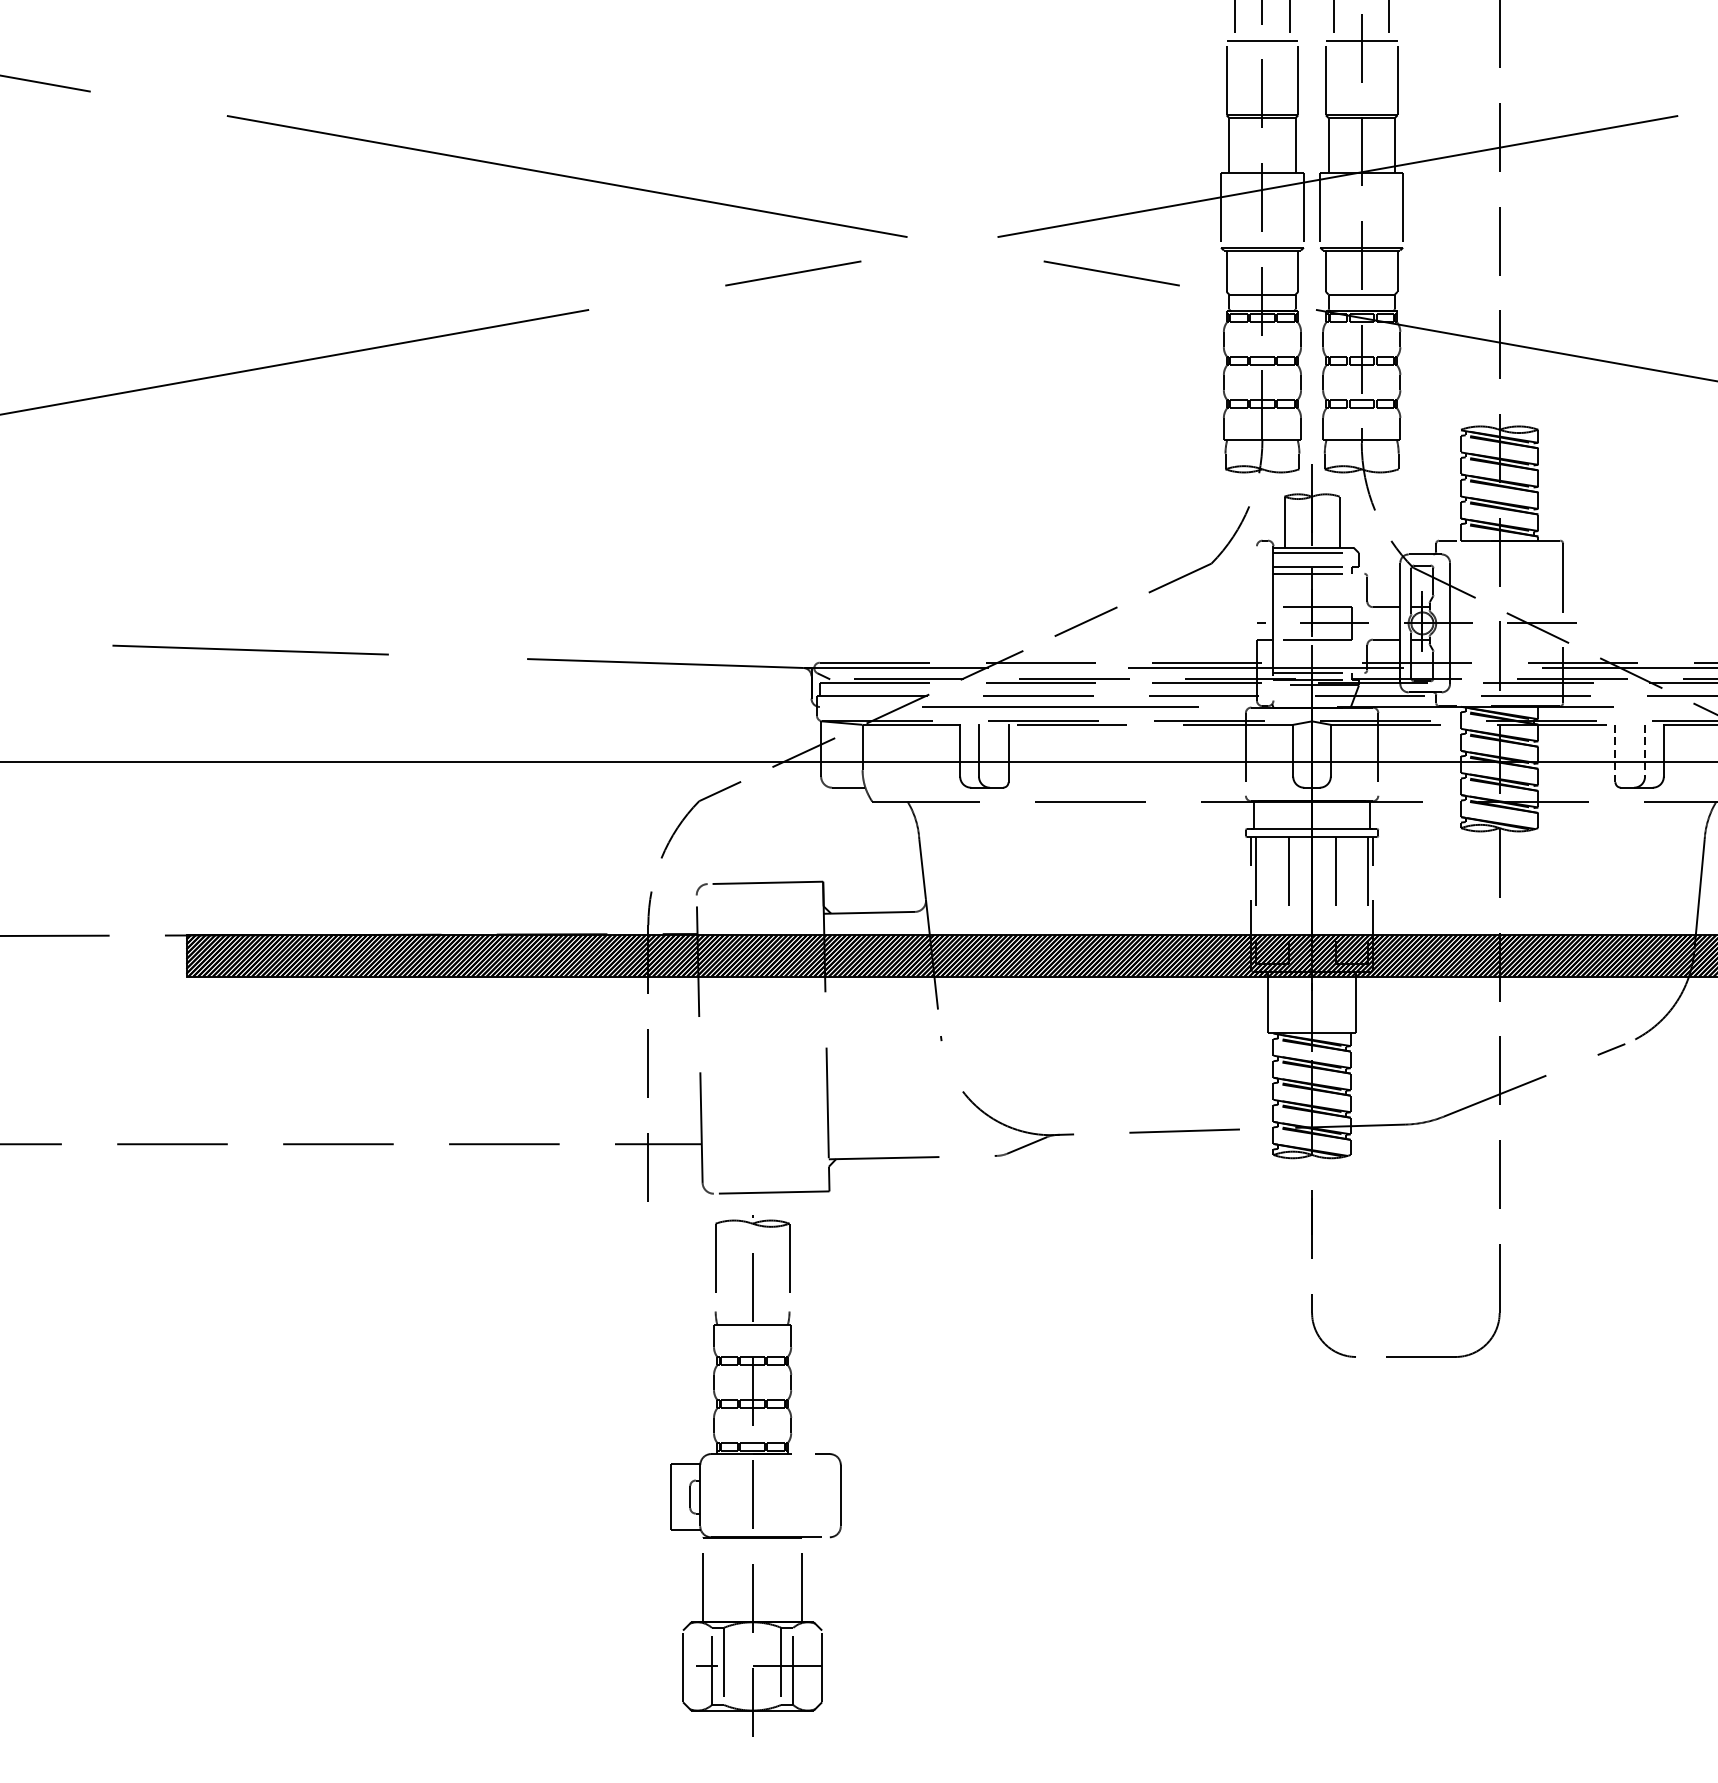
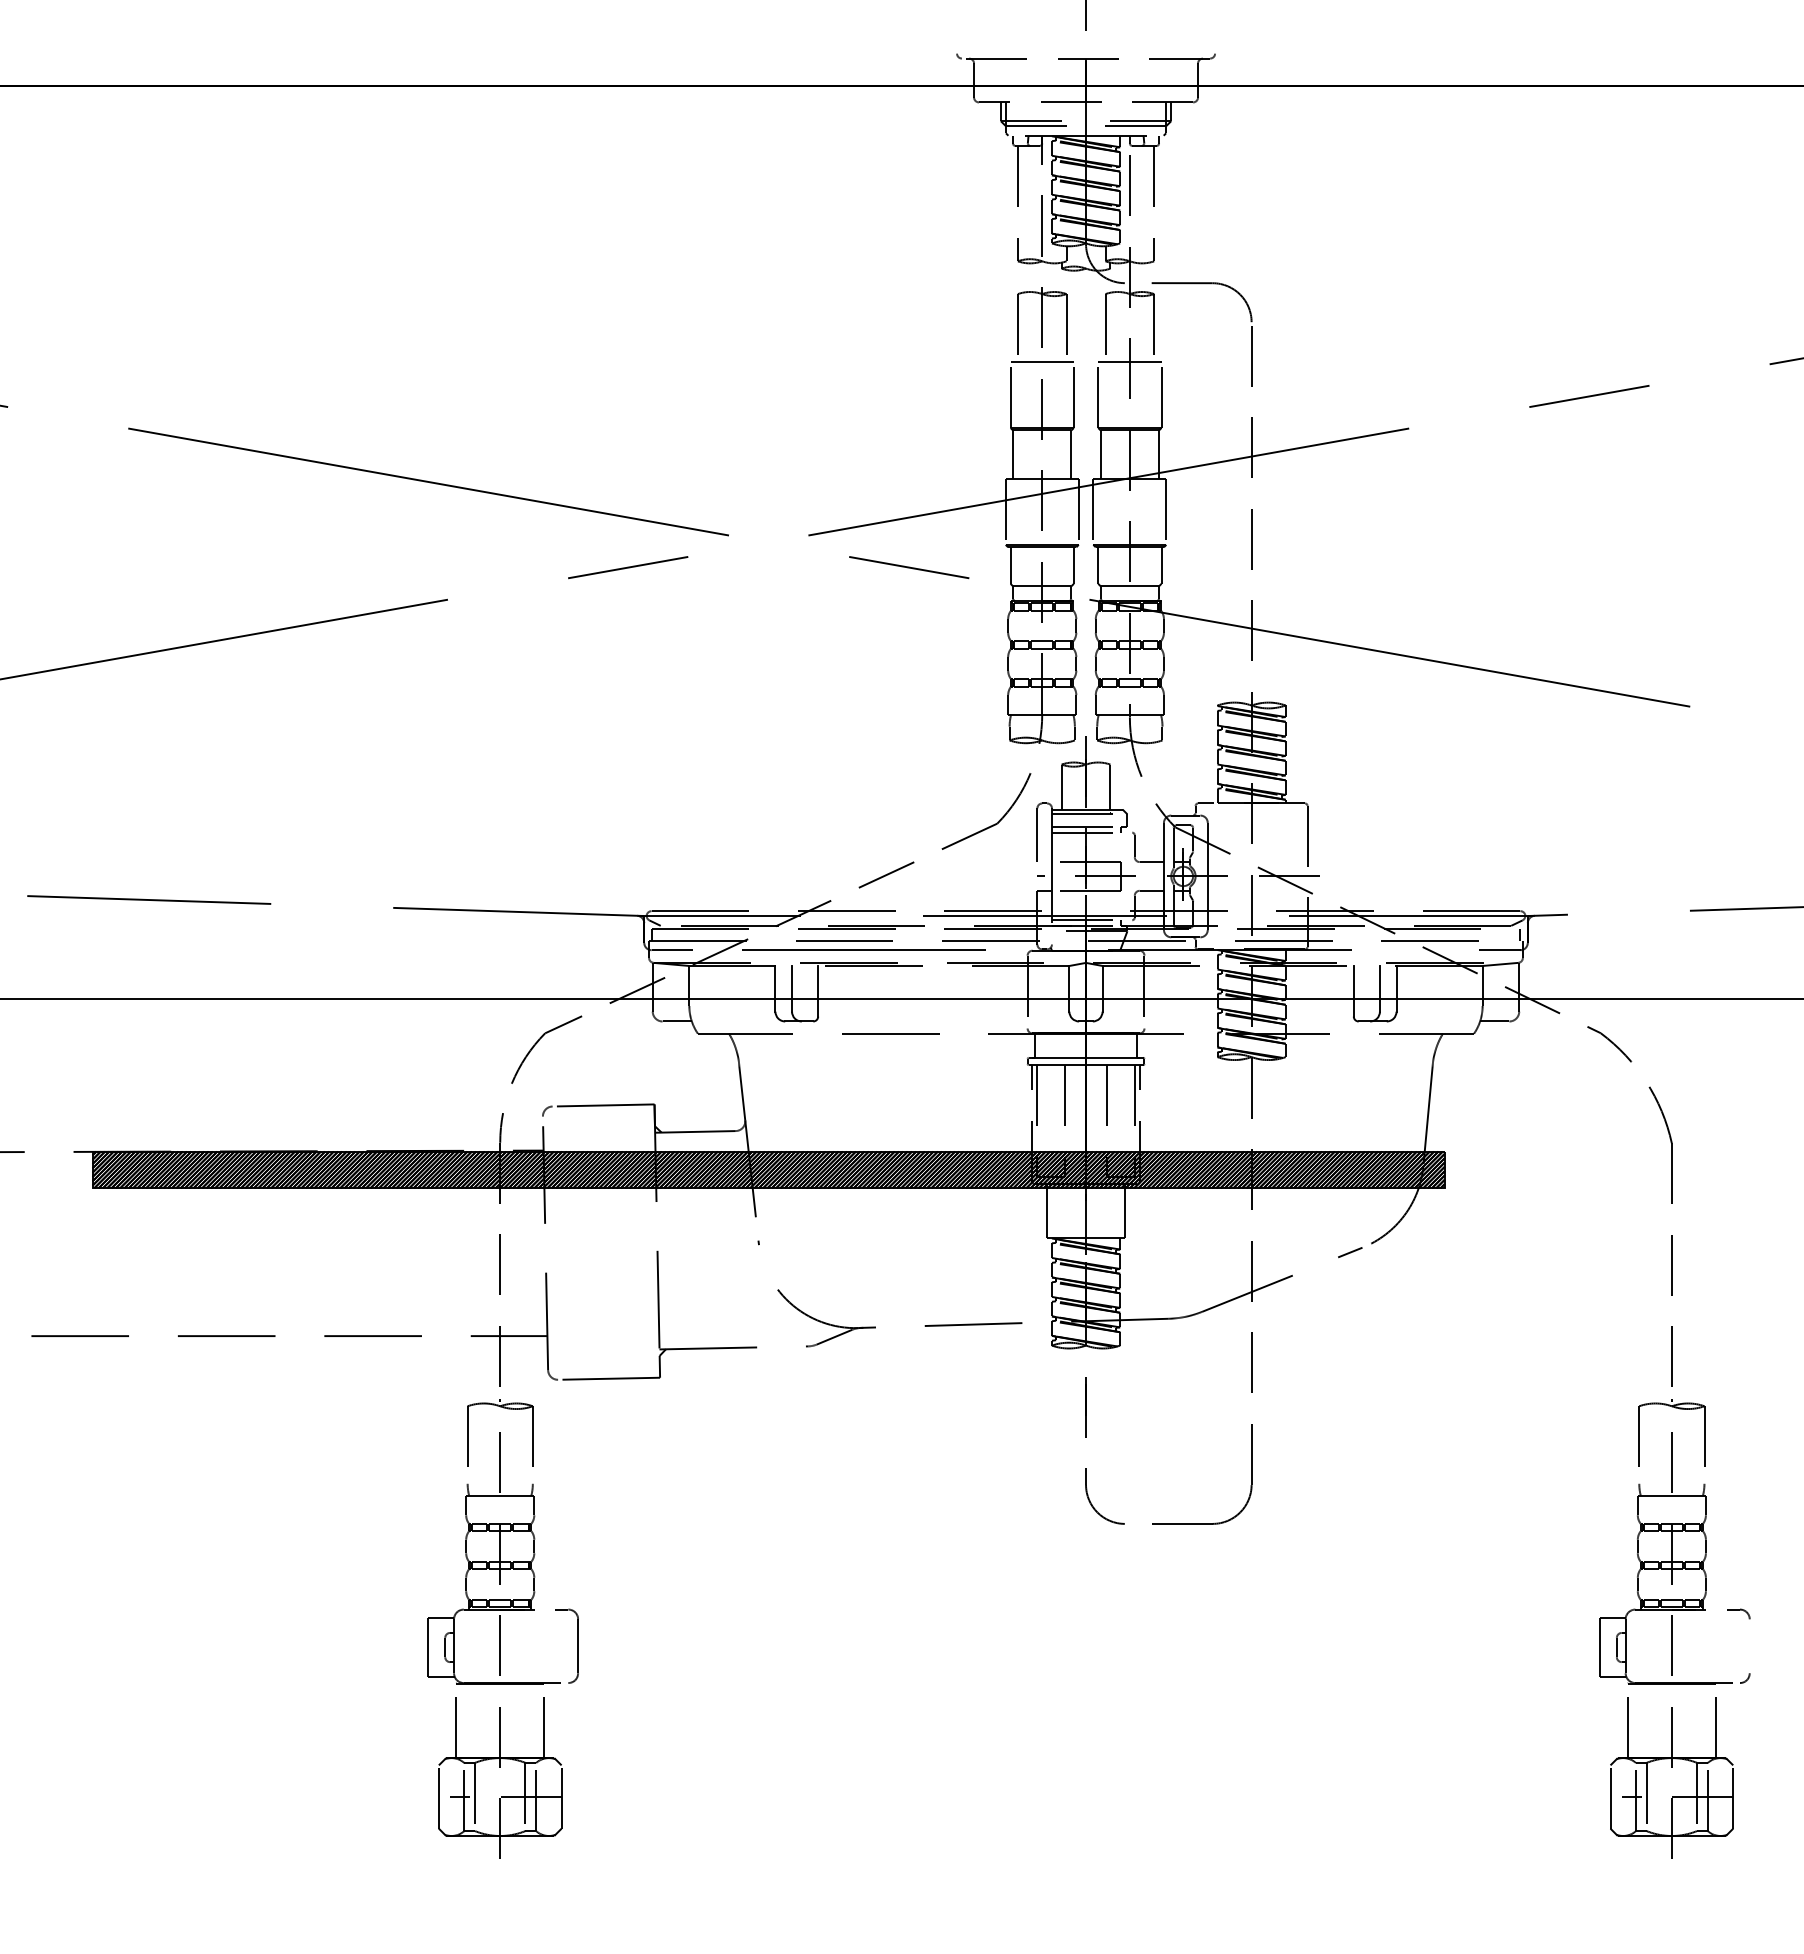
line: (1257, 575) -> (1037, 834), added
line: (843, 707) -> (672, 950), added
line: (1644, 750) -> (1379, 988), dashed -> solid
line: (1615, 753) -> (1353, 991), dashed -> solid
part: (755, 1475) -> (502, 1628), moved

